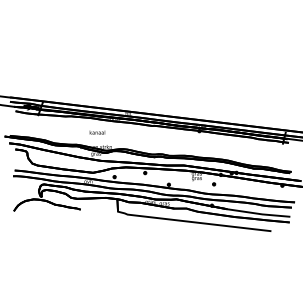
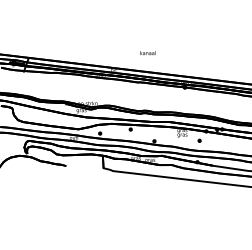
text: (97, 132) -> (148, 53), moved

